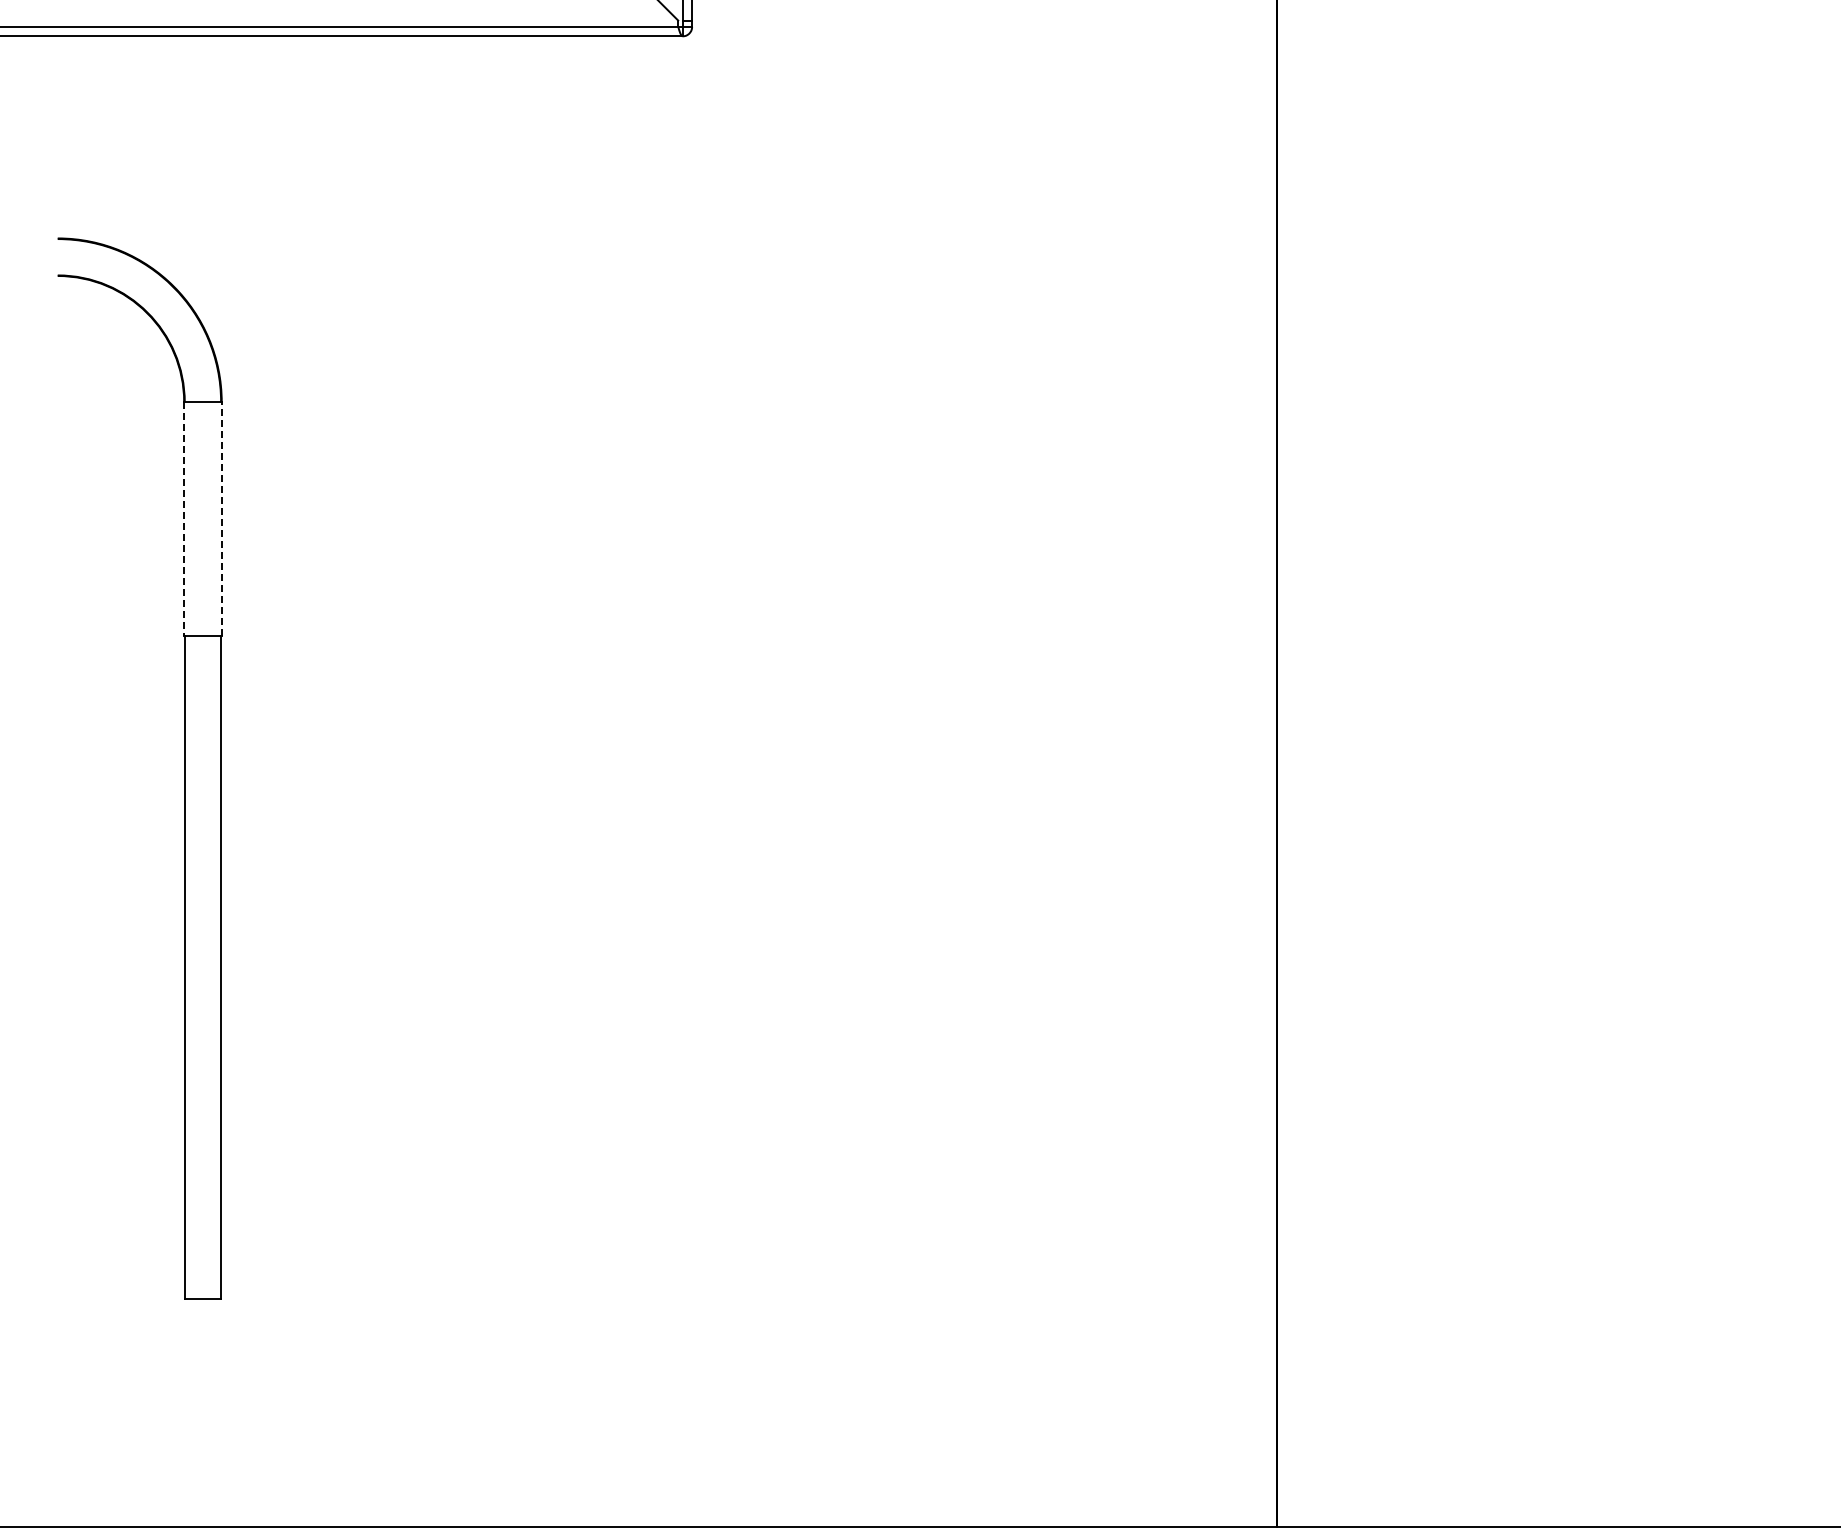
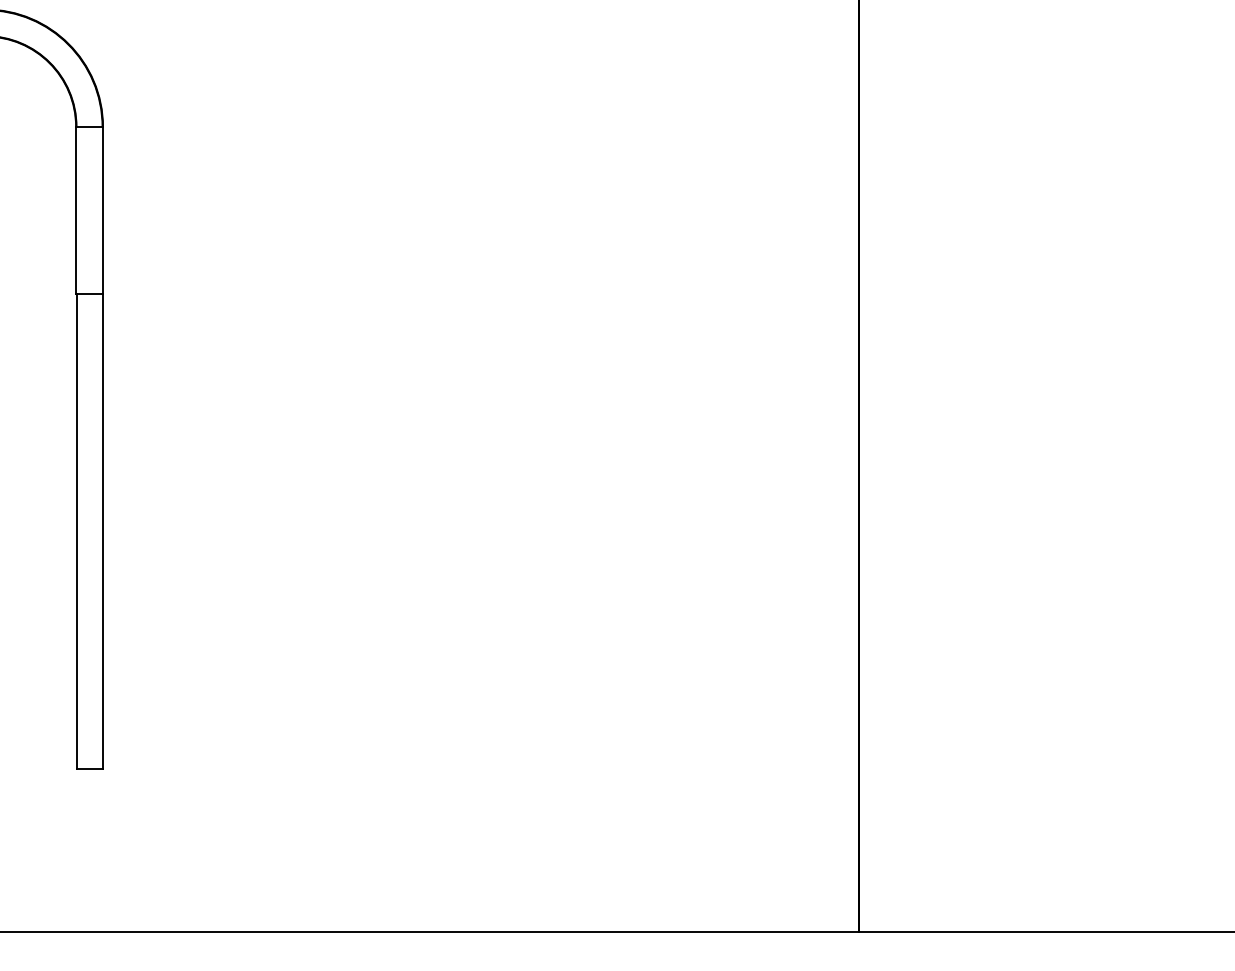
line: (184, 519) -> (76, 210), dashed -> solid
line: (221, 519) -> (102, 210), dashed -> solid

